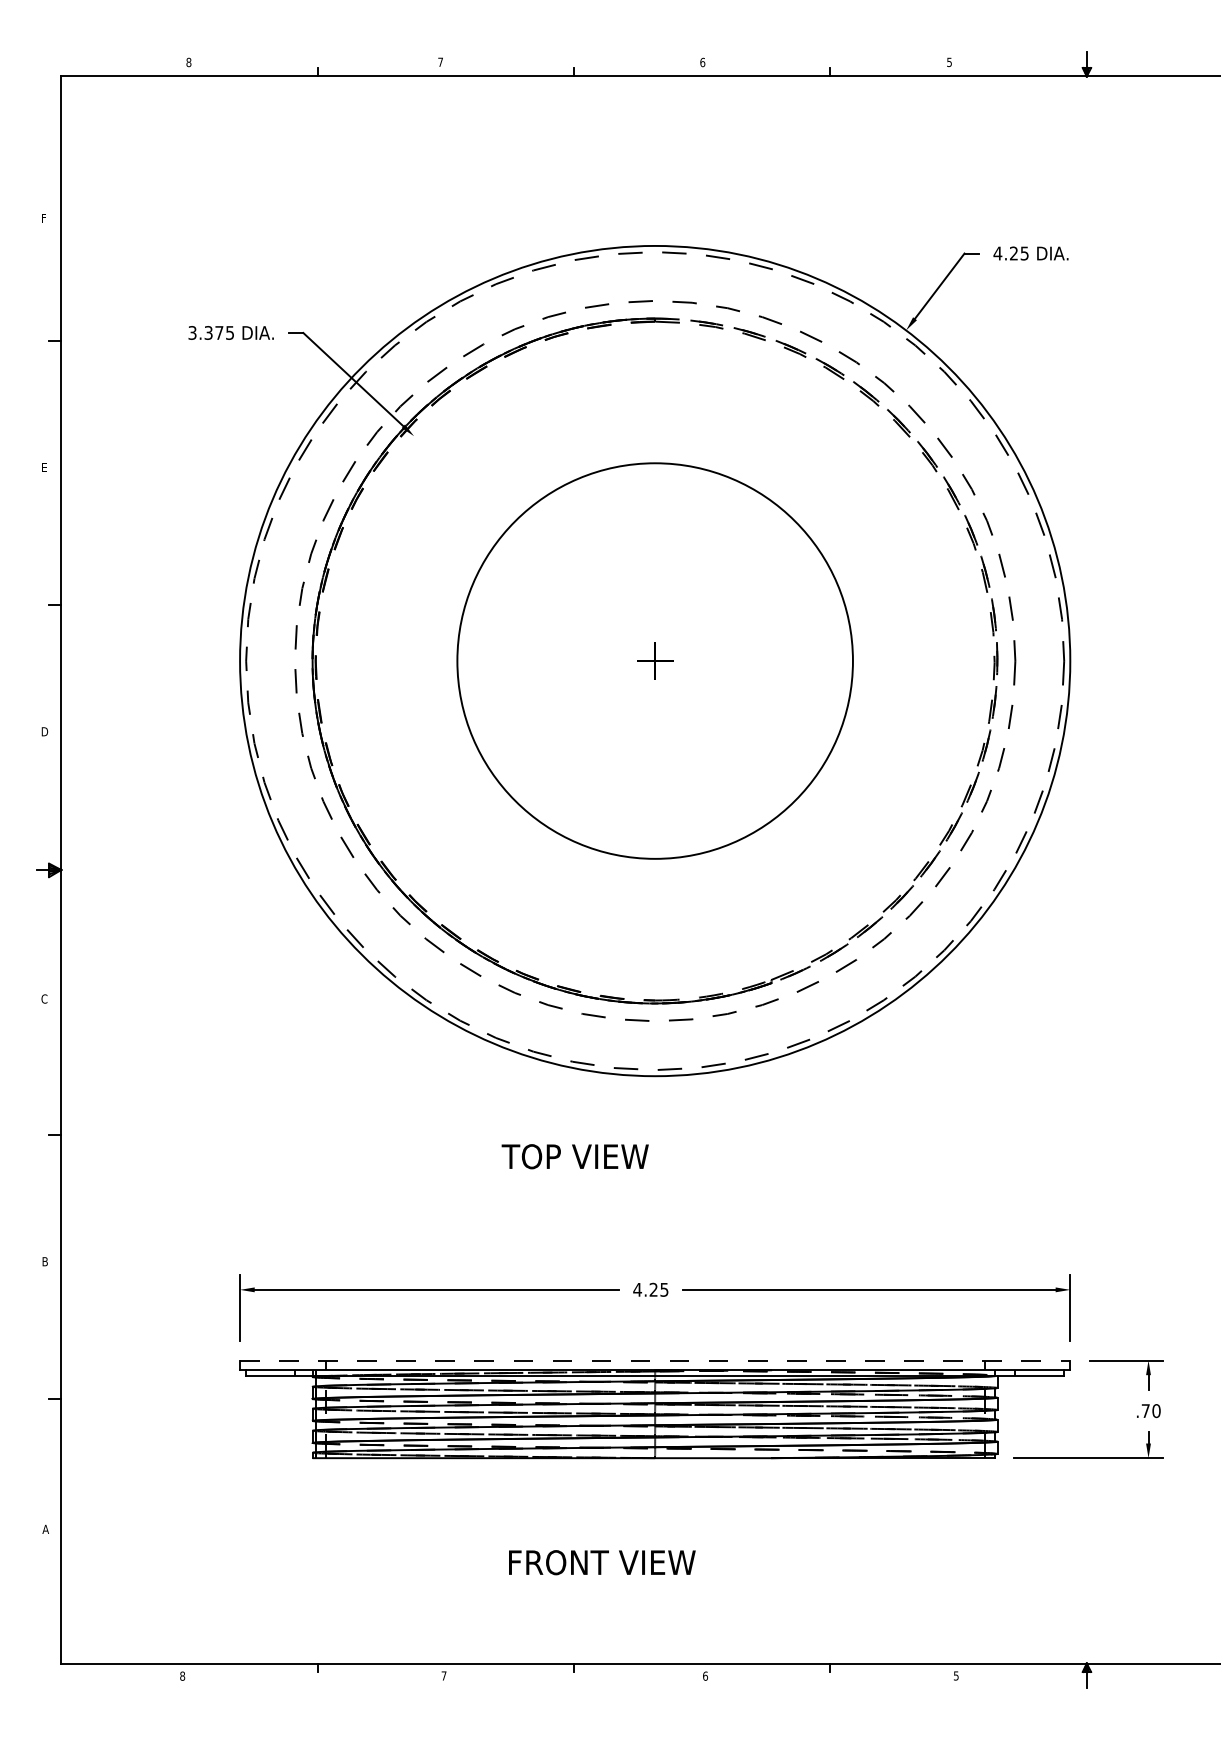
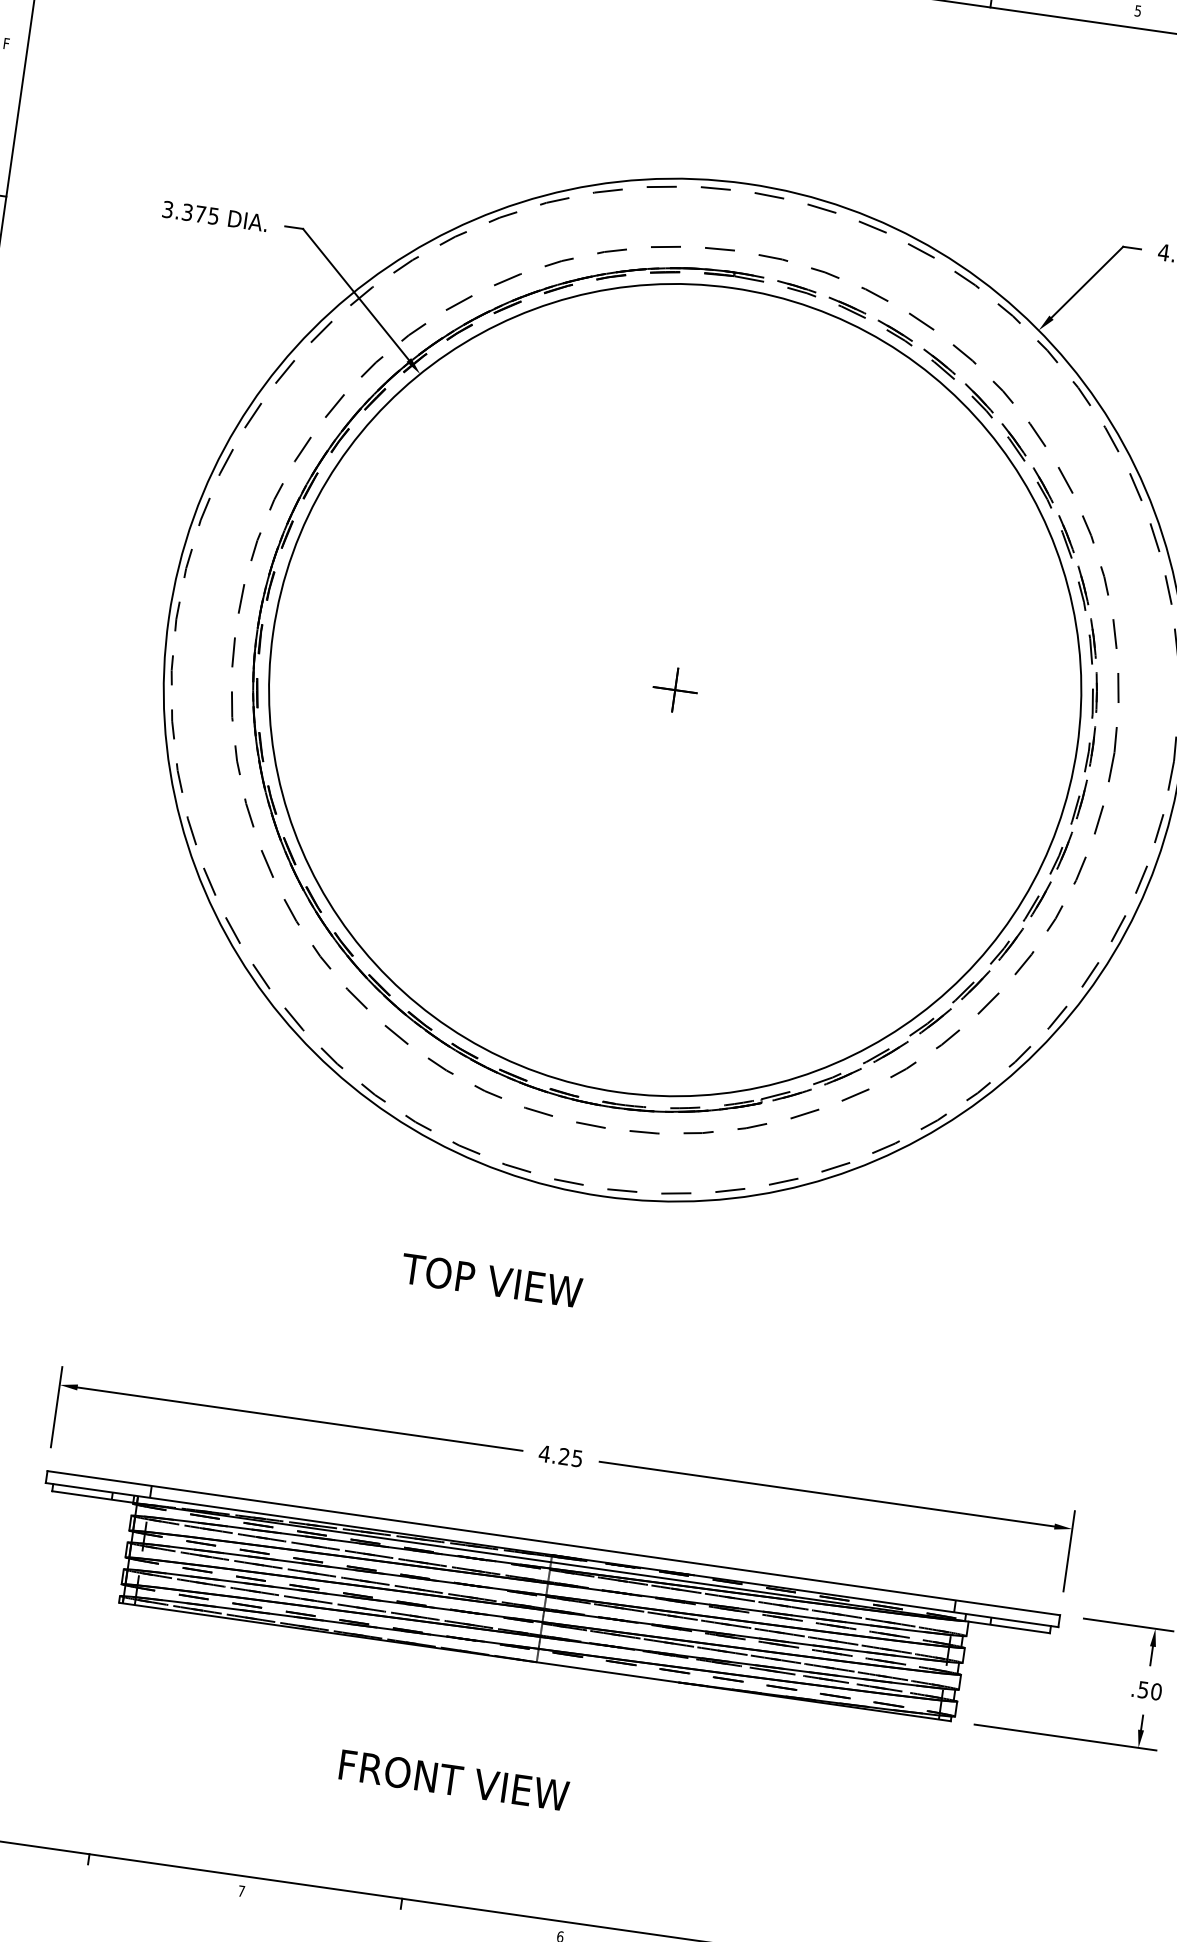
circle: (654, 660) -> (674, 689), size x1.67
line: (655, 1360) -> (554, 1543), dashed -> solid
text: (1145, 1411) -> (1142, 1690), .70 -> .50

